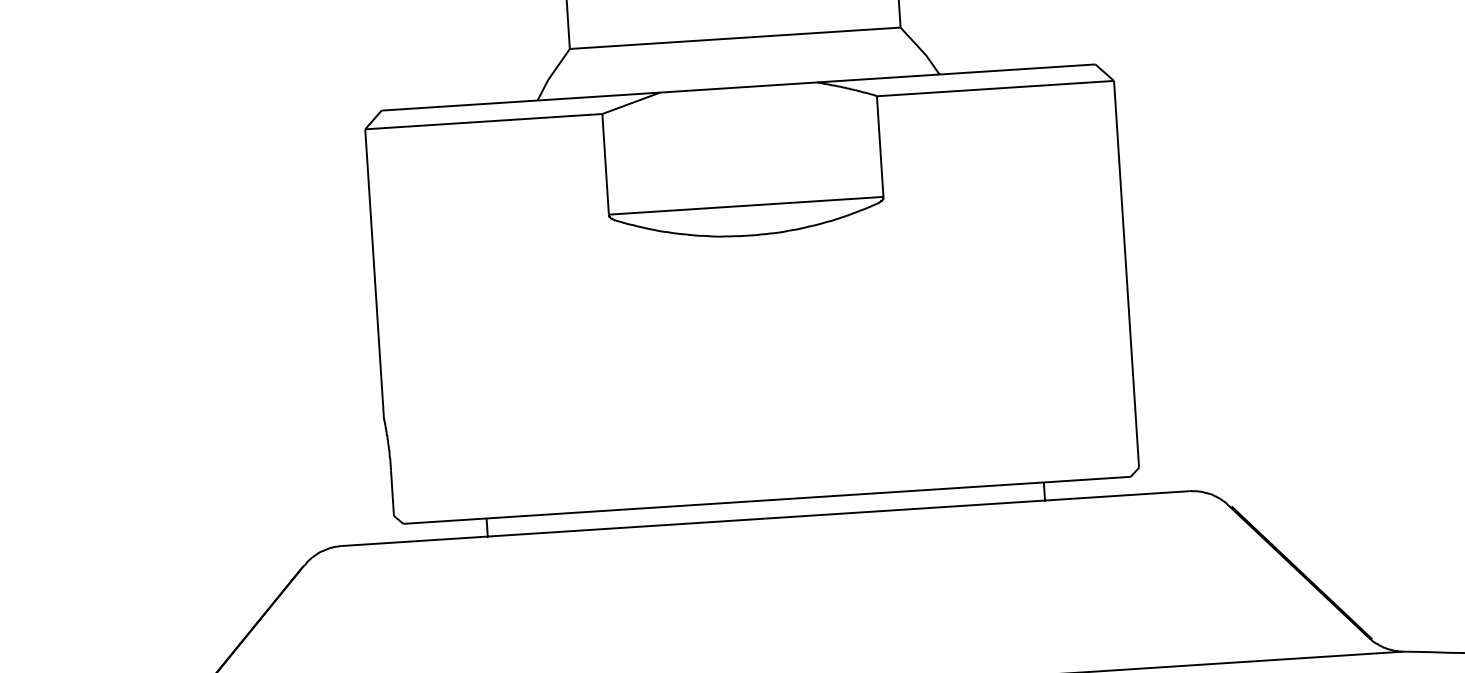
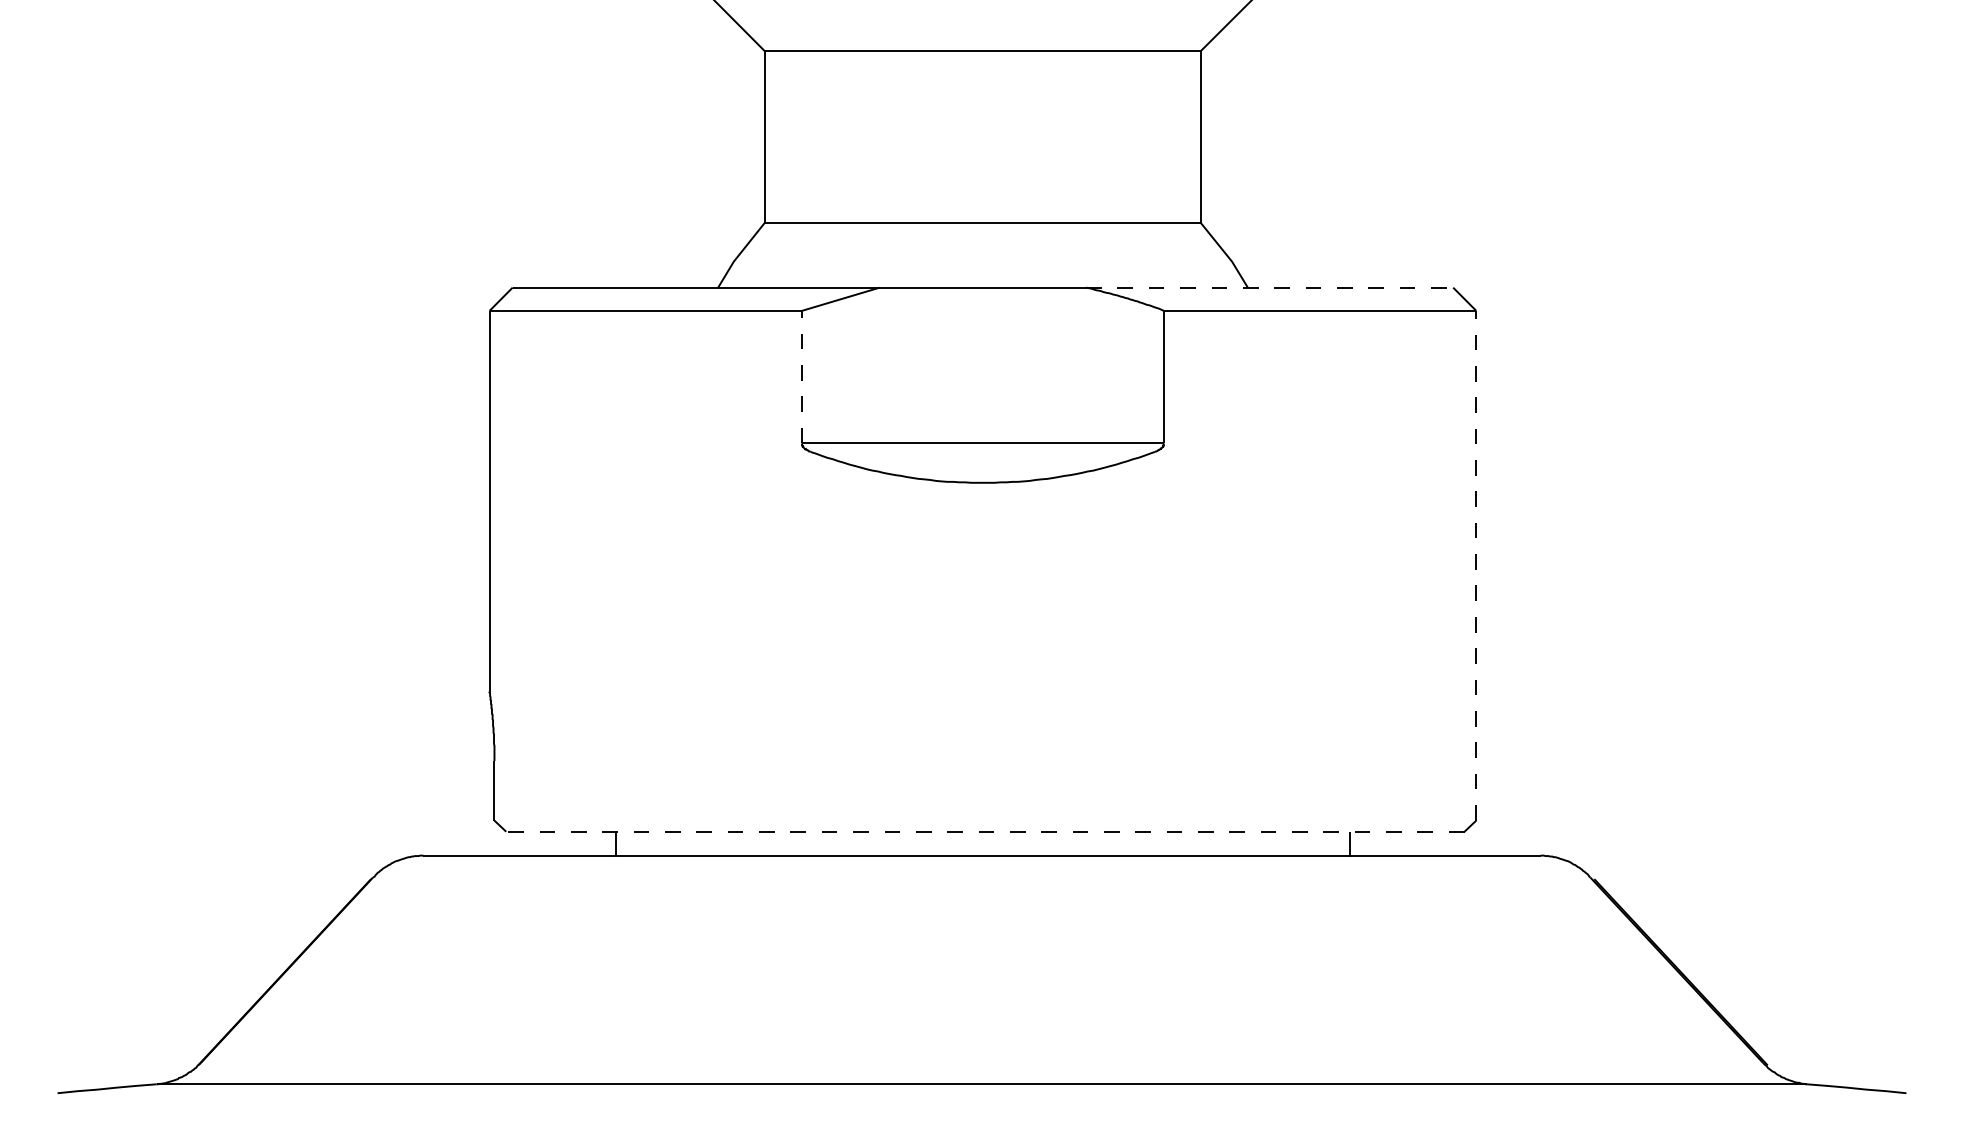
line: (955, 73) -> (1269, 287), solid -> dashed
line: (605, 163) -> (802, 376), solid -> dashed
line: (1126, 274) -> (1476, 565), solid -> dashed
line: (766, 500) -> (984, 831), solid -> dashed

